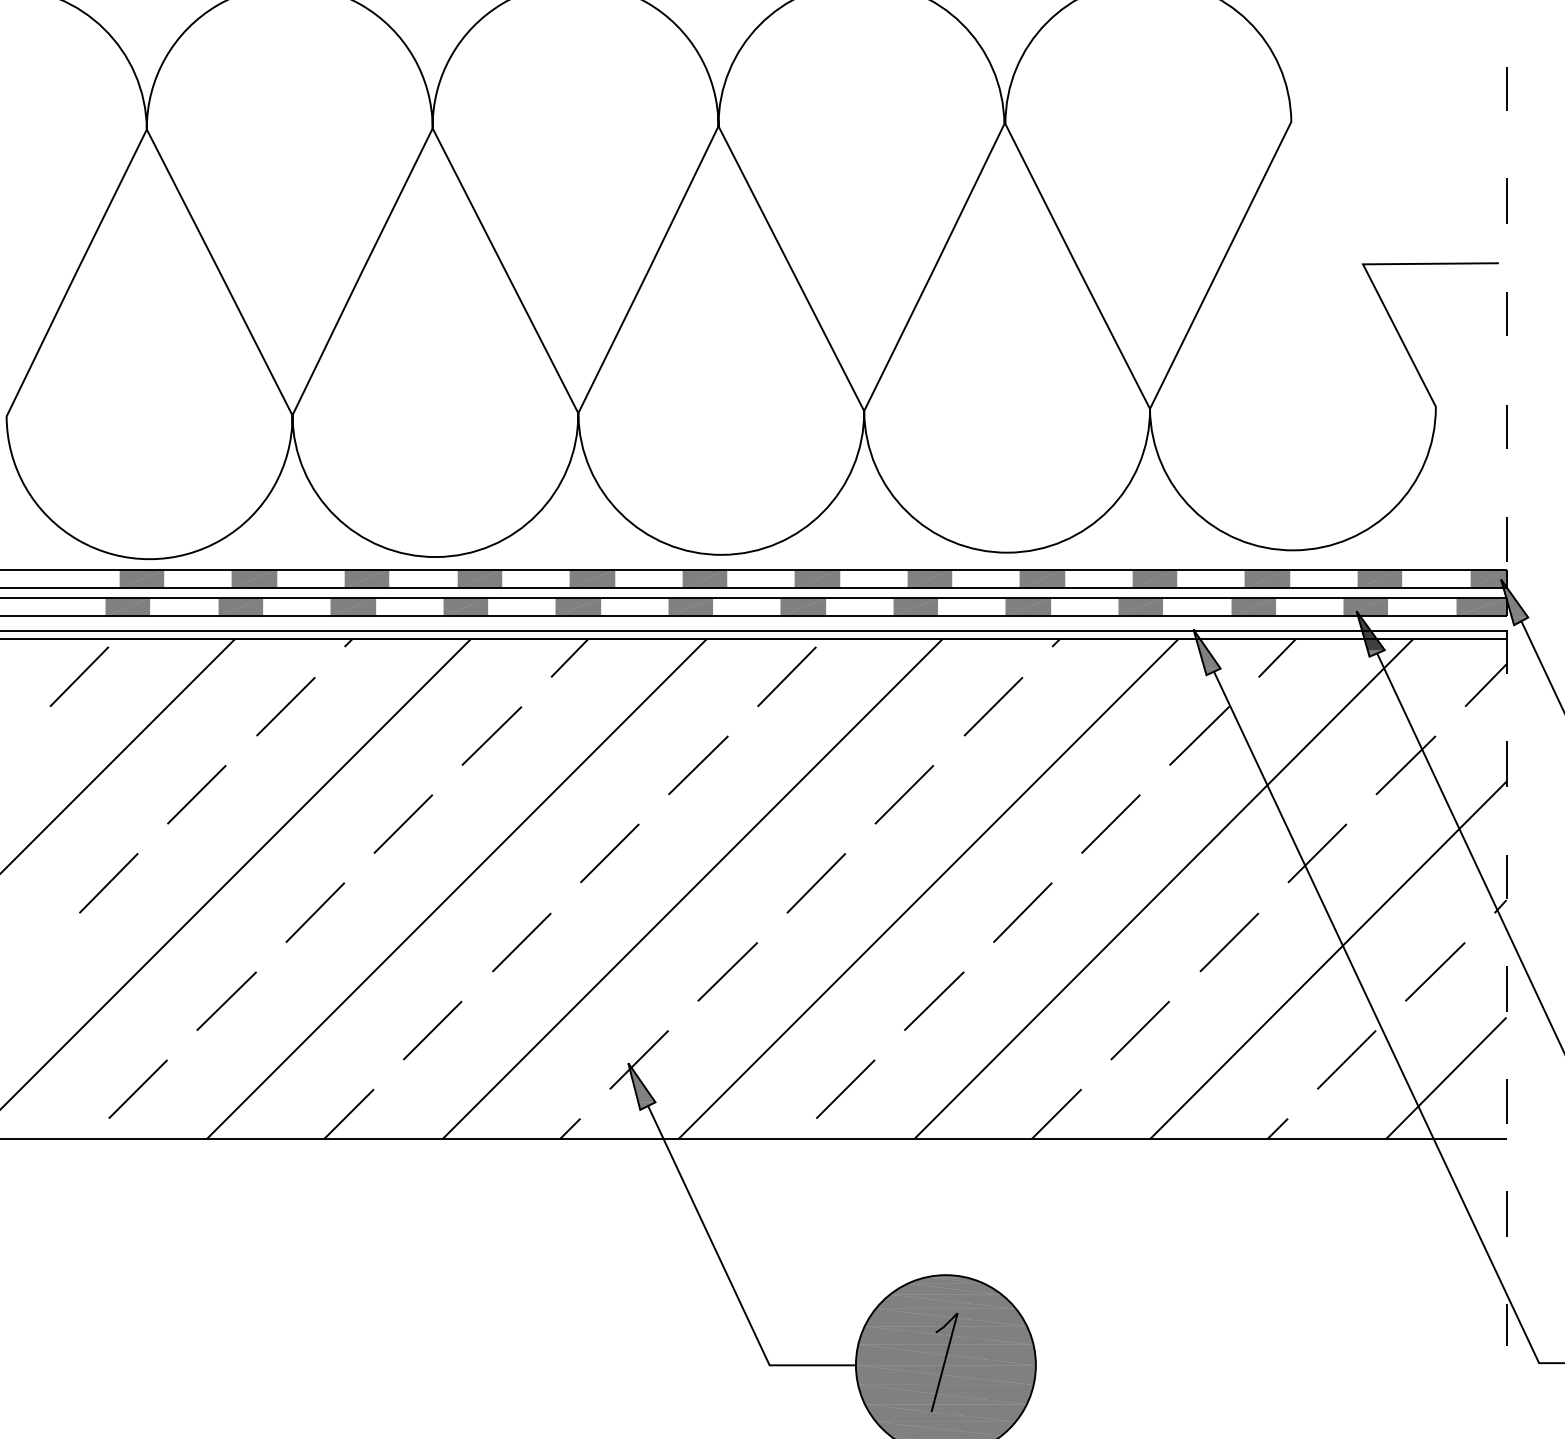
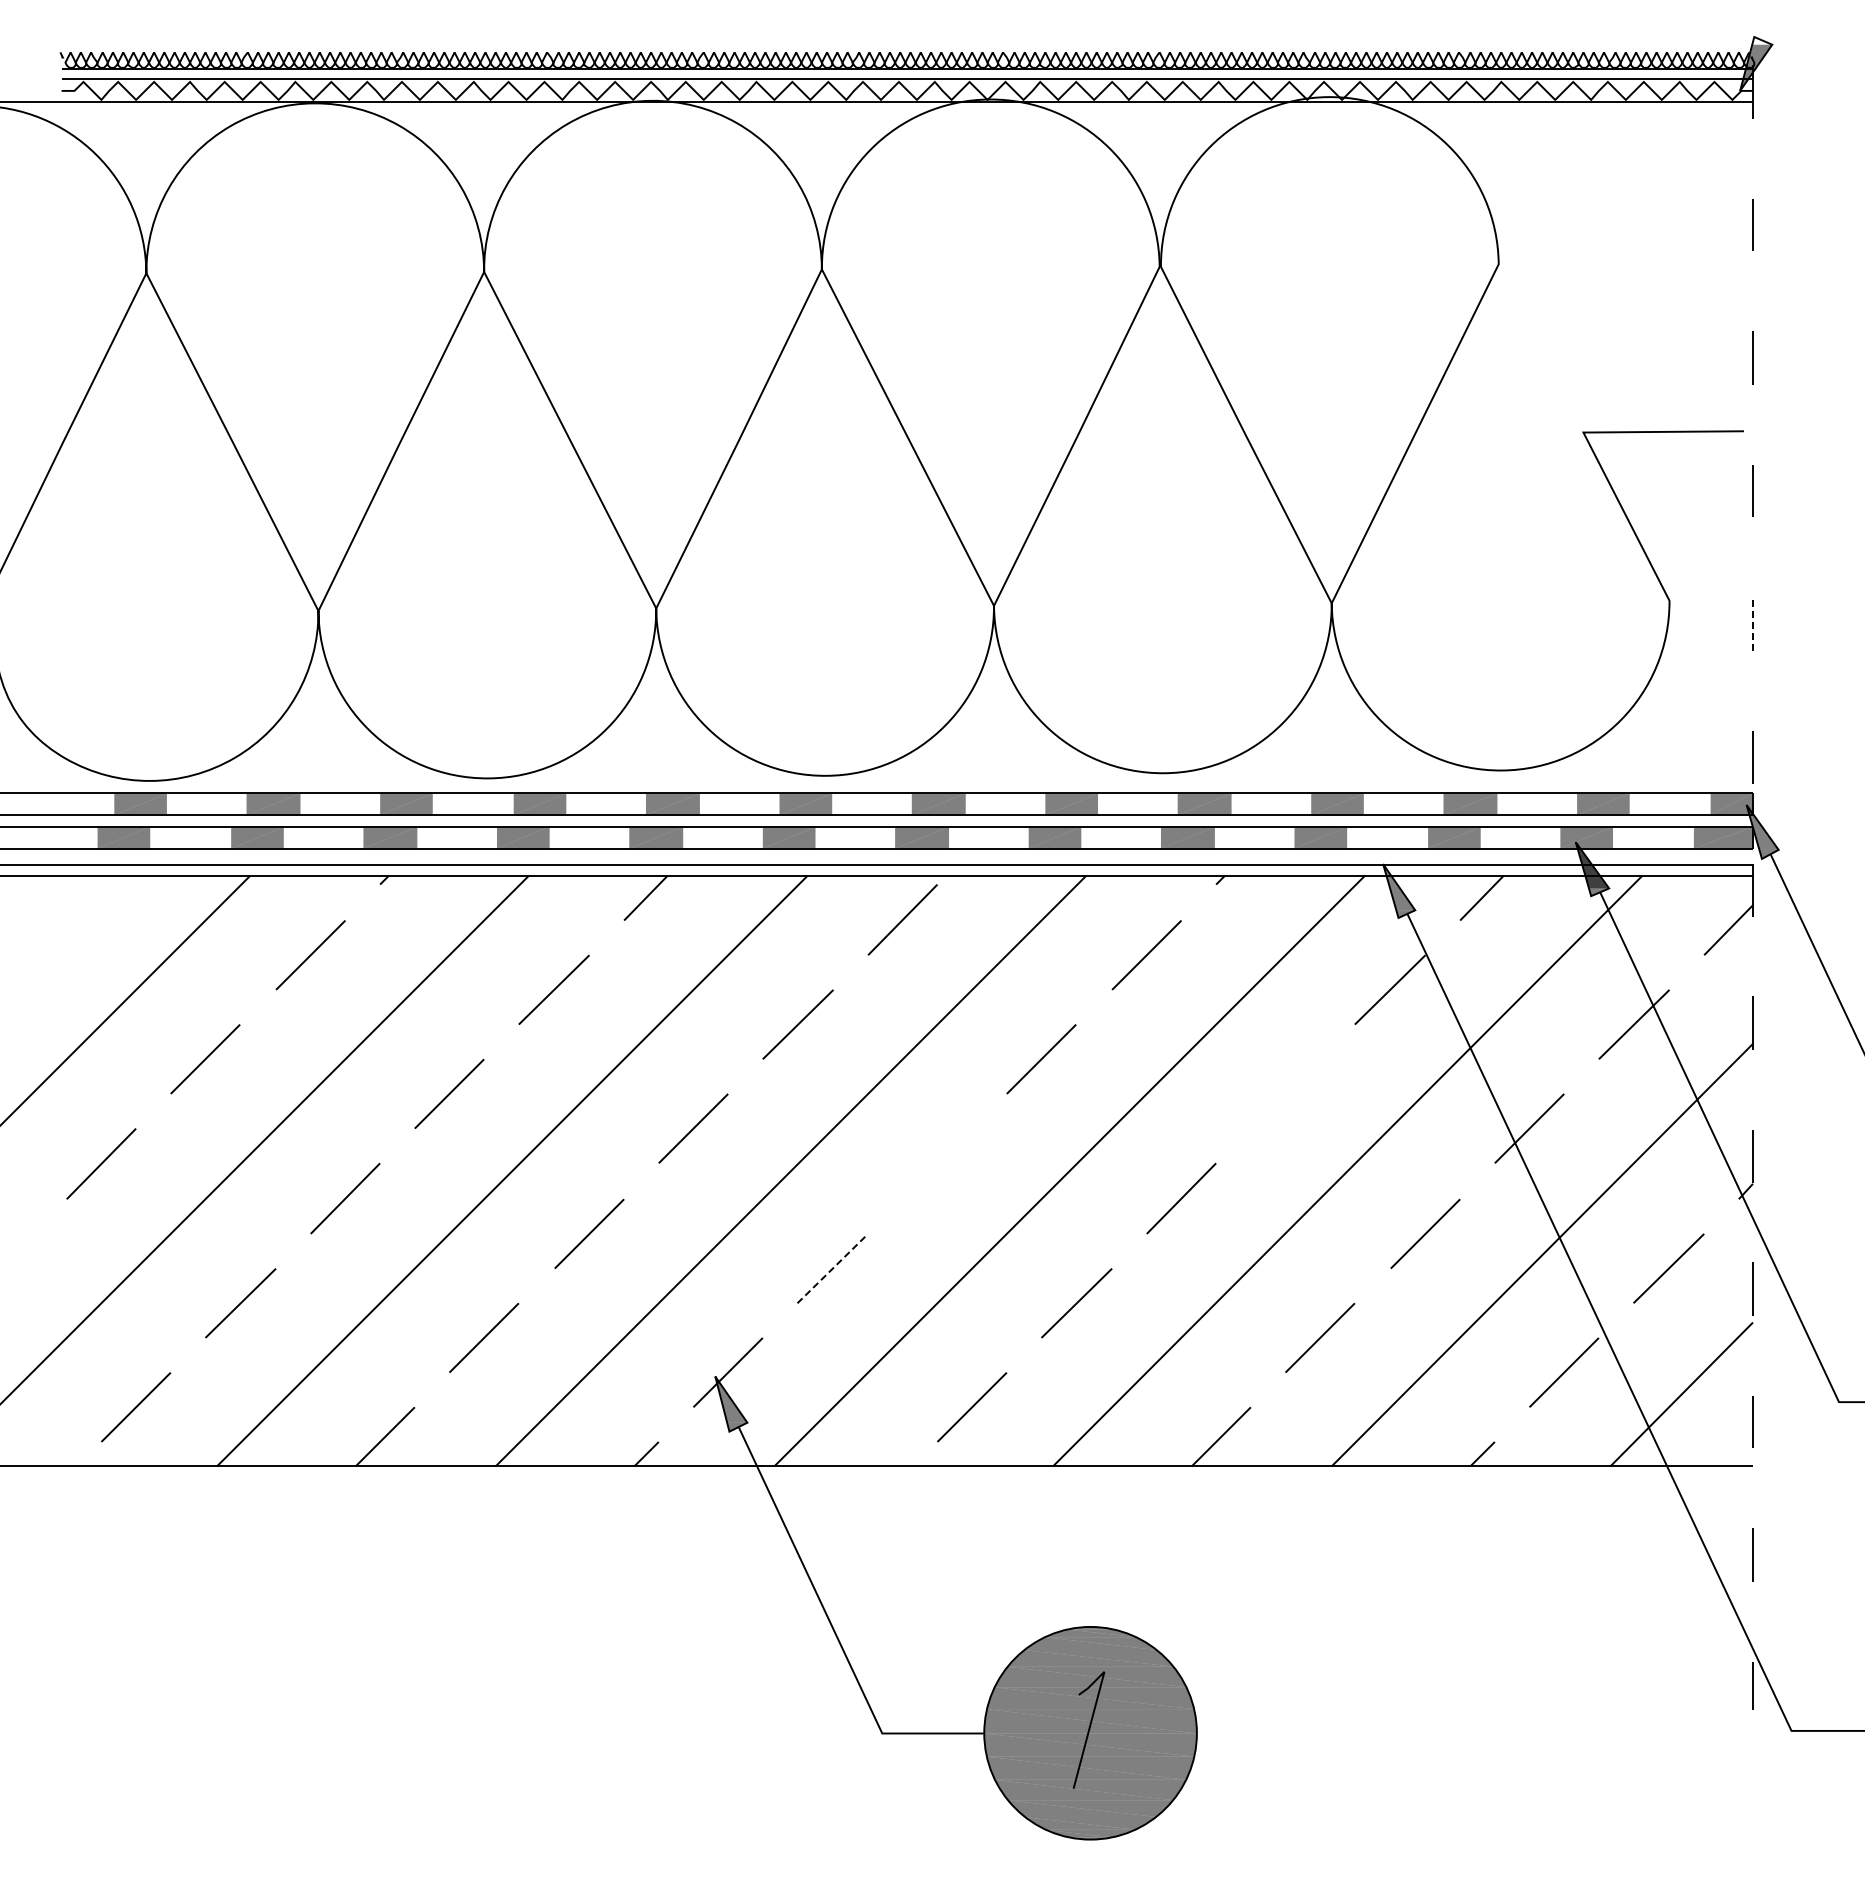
line: (1506, 426) -> (1753, 624), solid -> dashed
line: (79, 676) -> (66, 919), removed
line: (1110, 823) -> (1285, 1093), removed
line: (816, 882) -> (937, 1163), removed
line: (728, 971) -> (833, 1268), solid -> dashed

